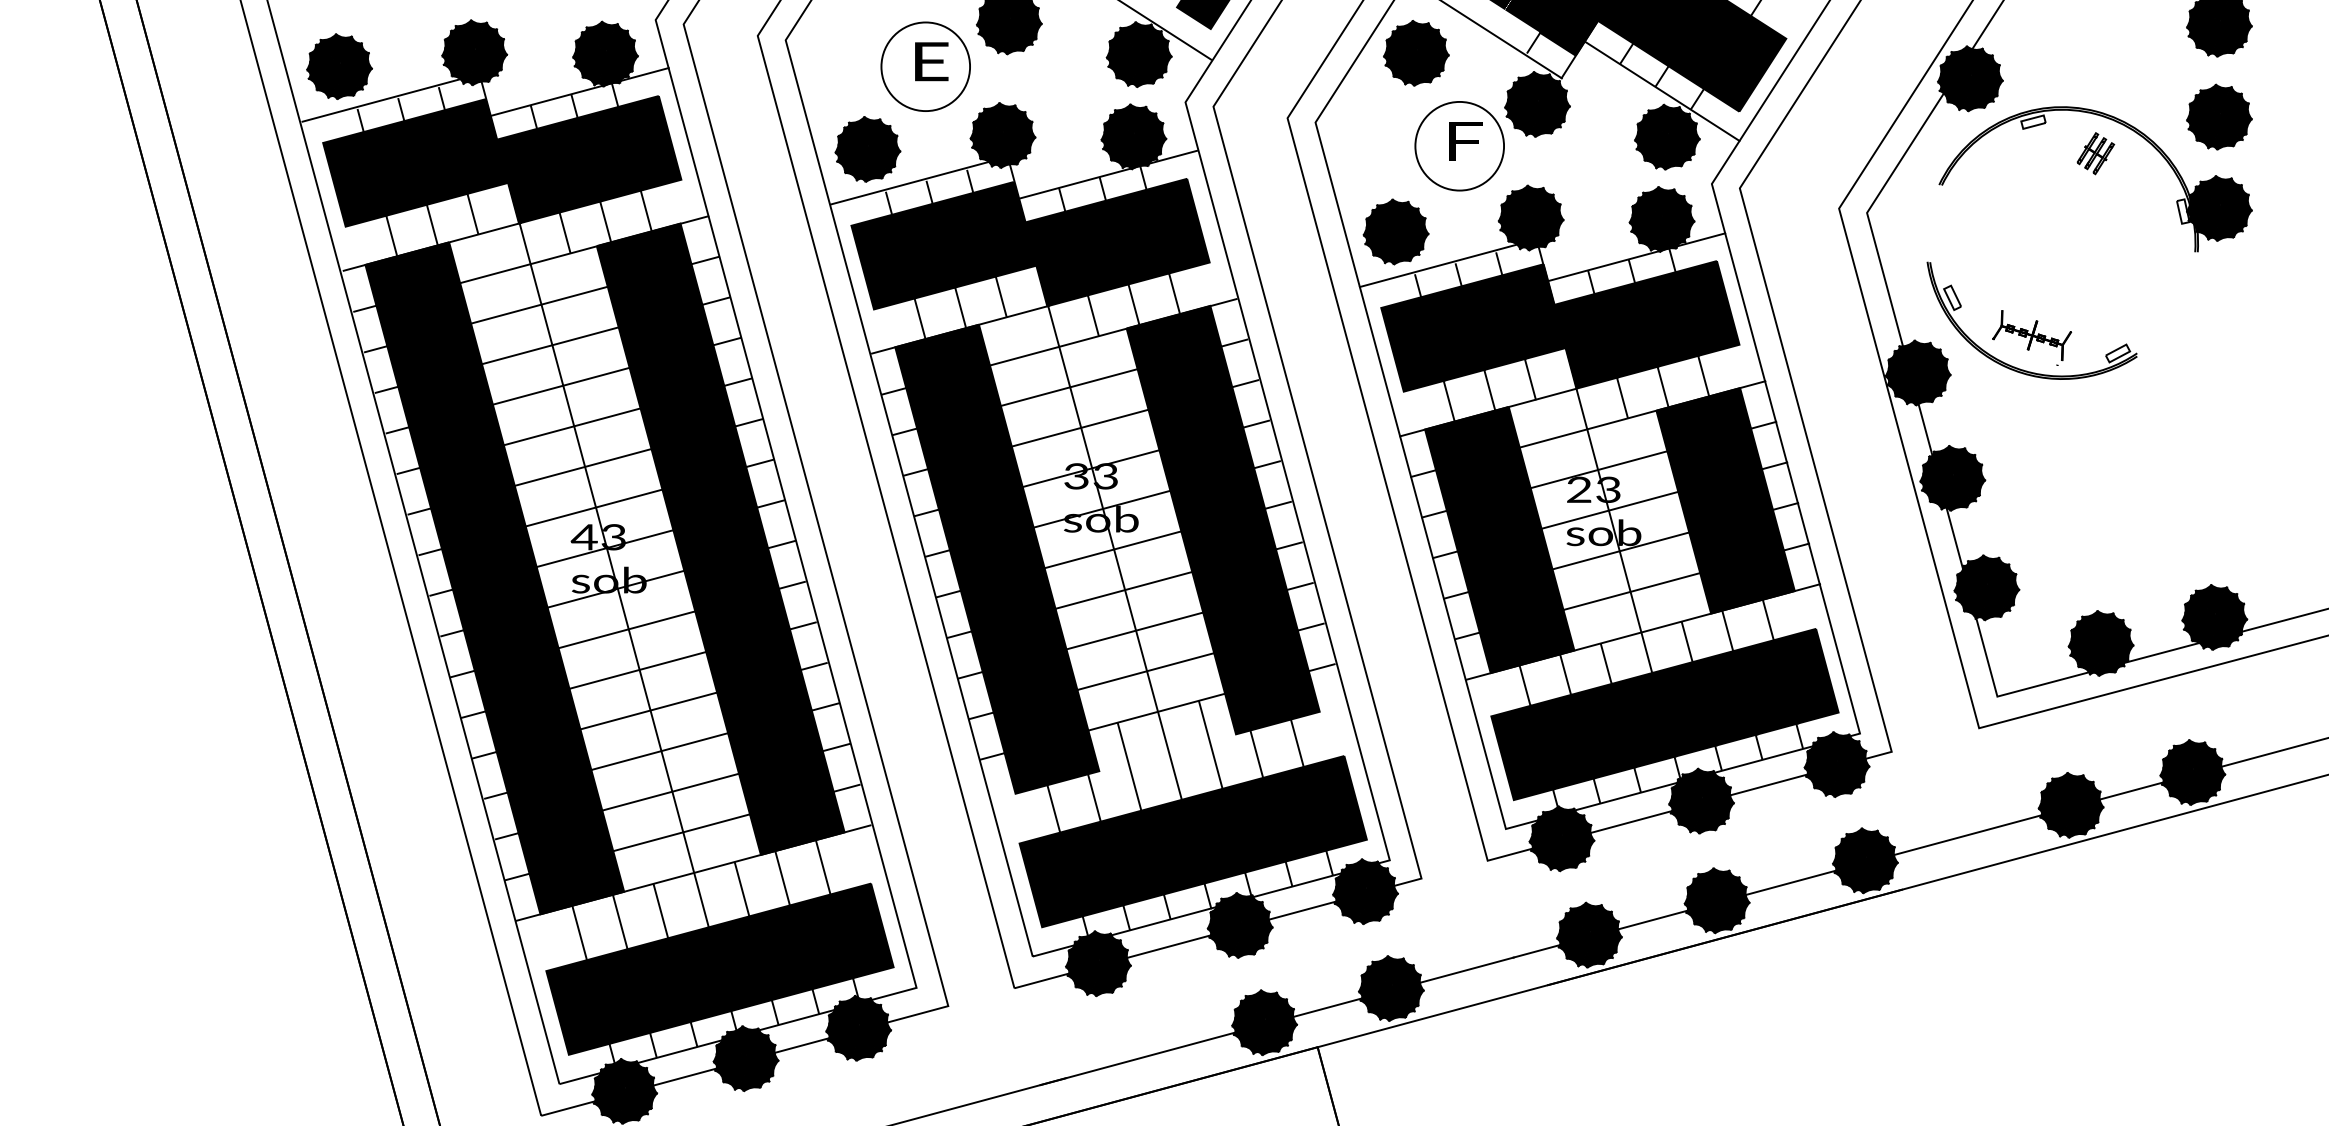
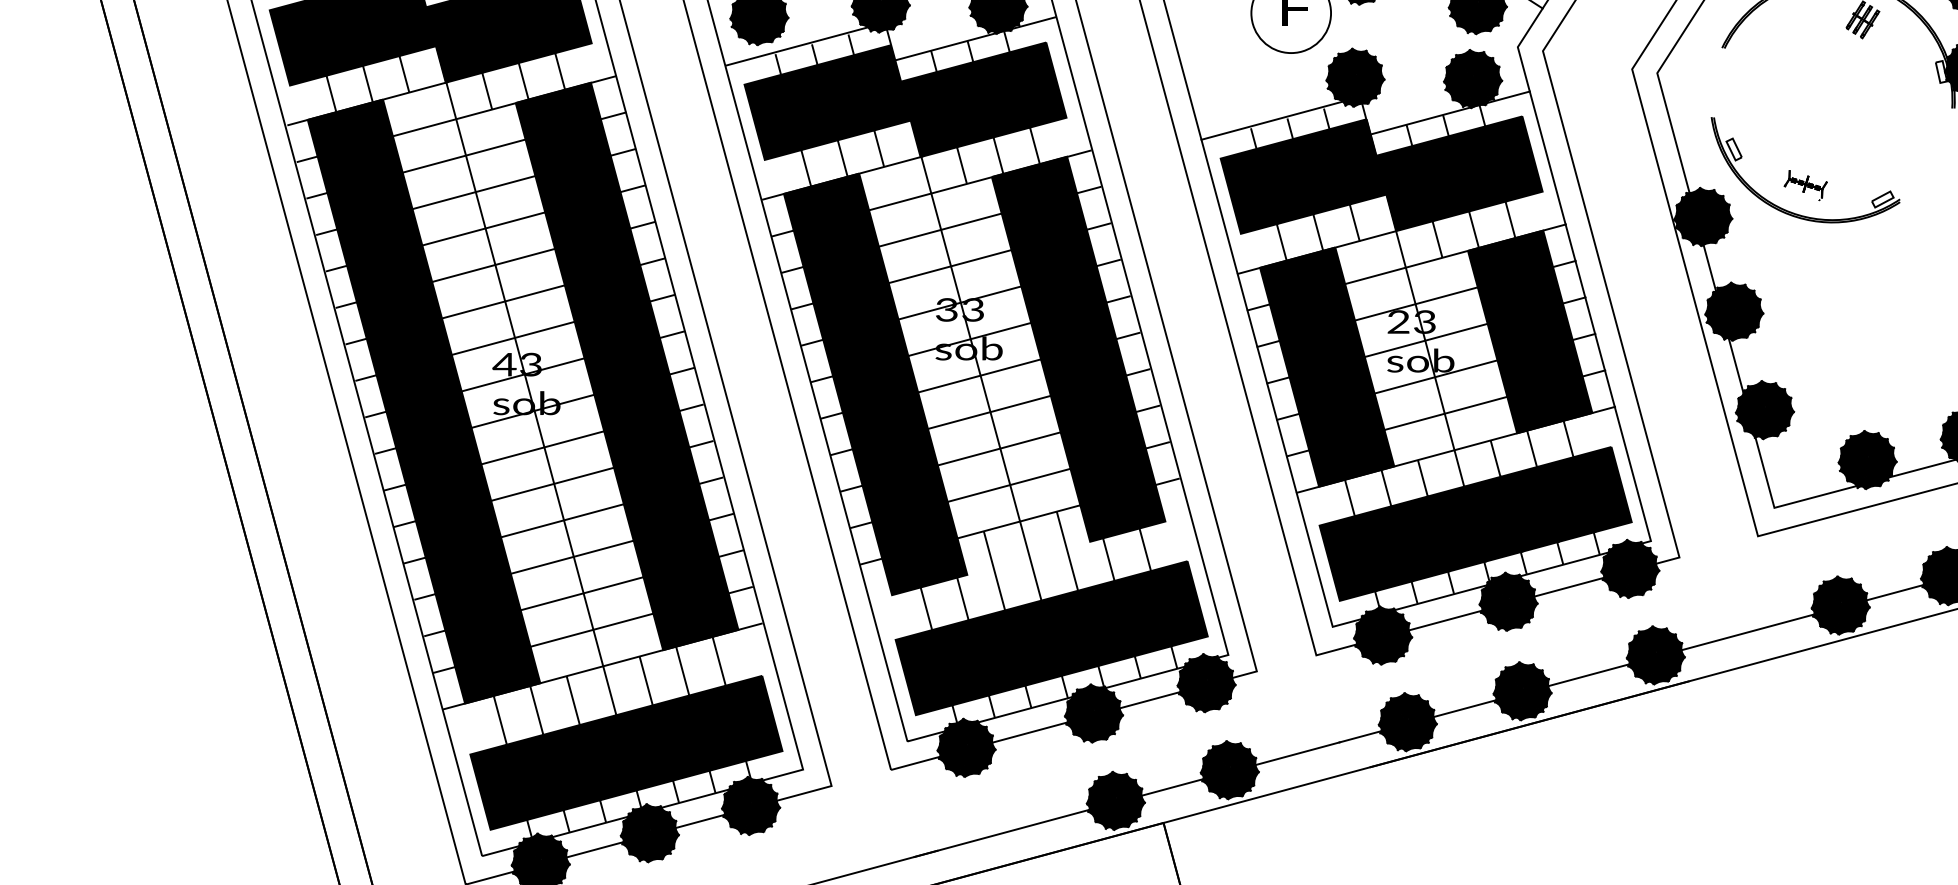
part: (1395, 231) -> (1233, 89), removed
part: (2032, 337) -> (1805, 185), size x0.6

